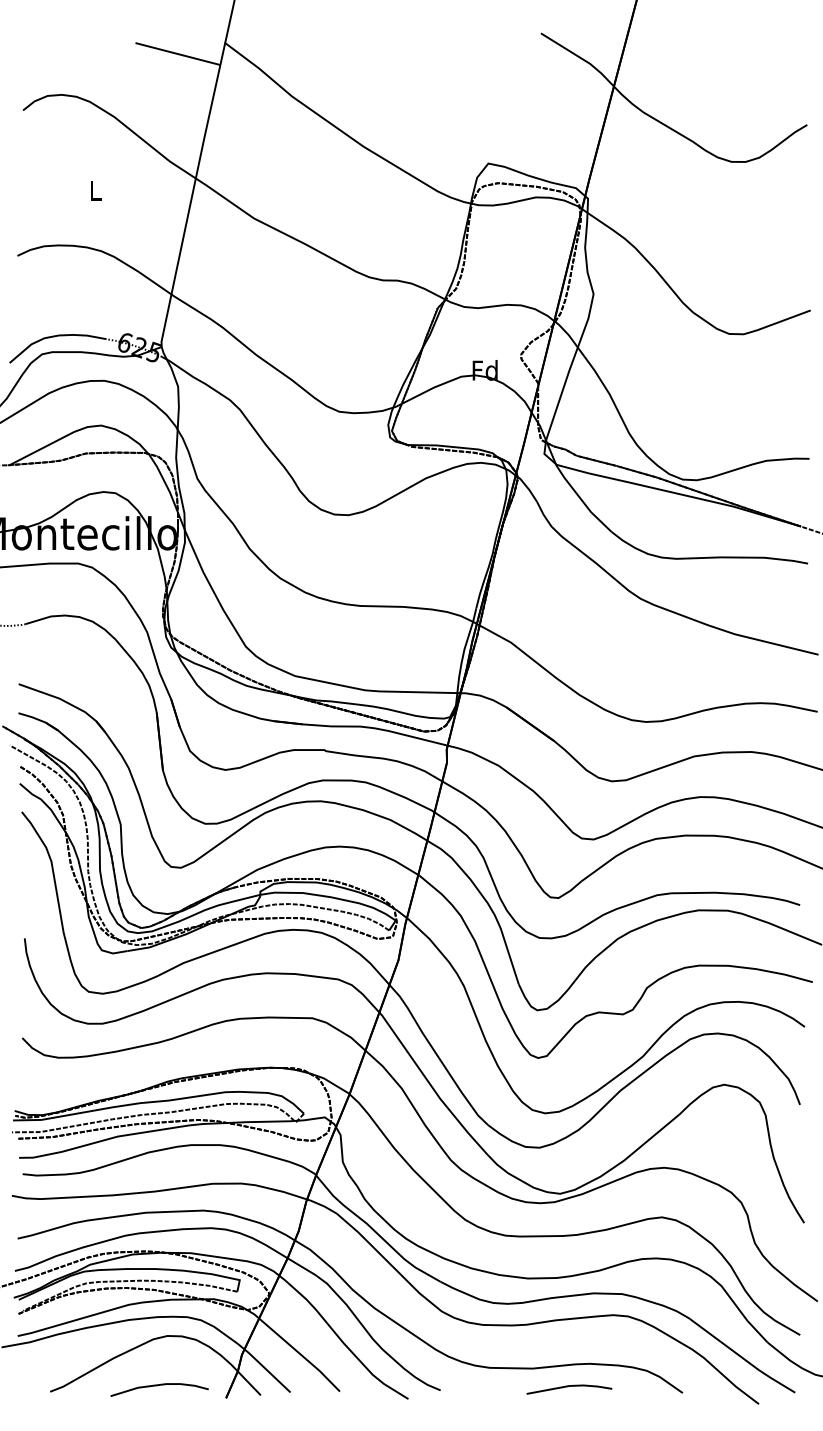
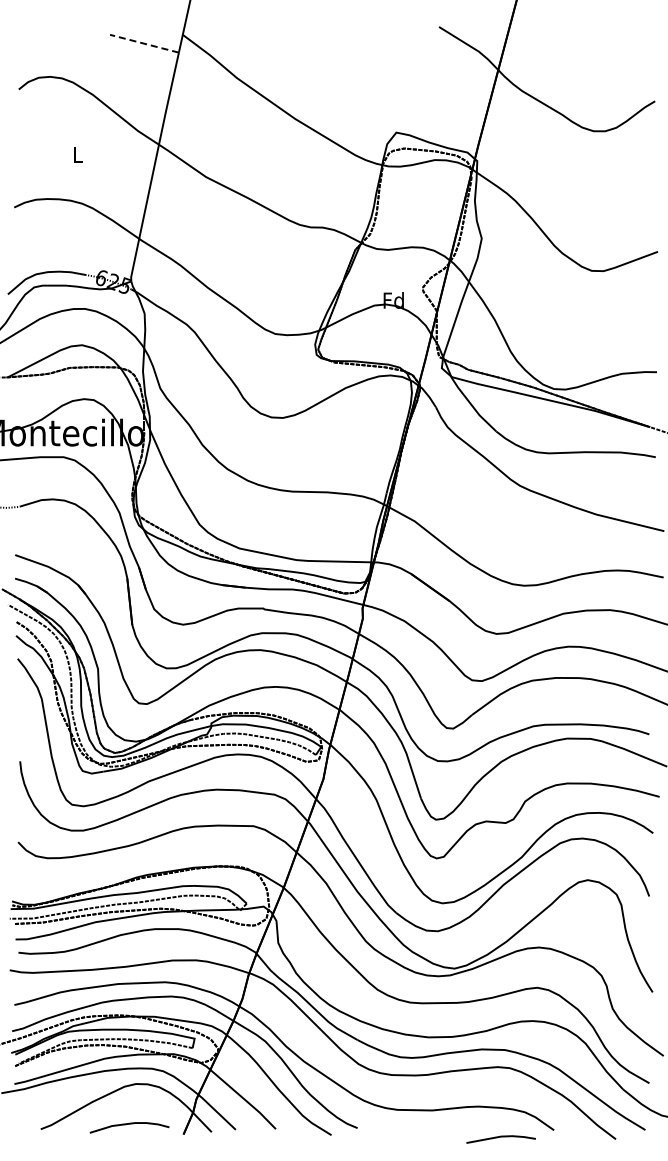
line: (177, 53) -> (144, 43), solid -> dashed
line: (568, 1387) -> (500, 1137), moved

